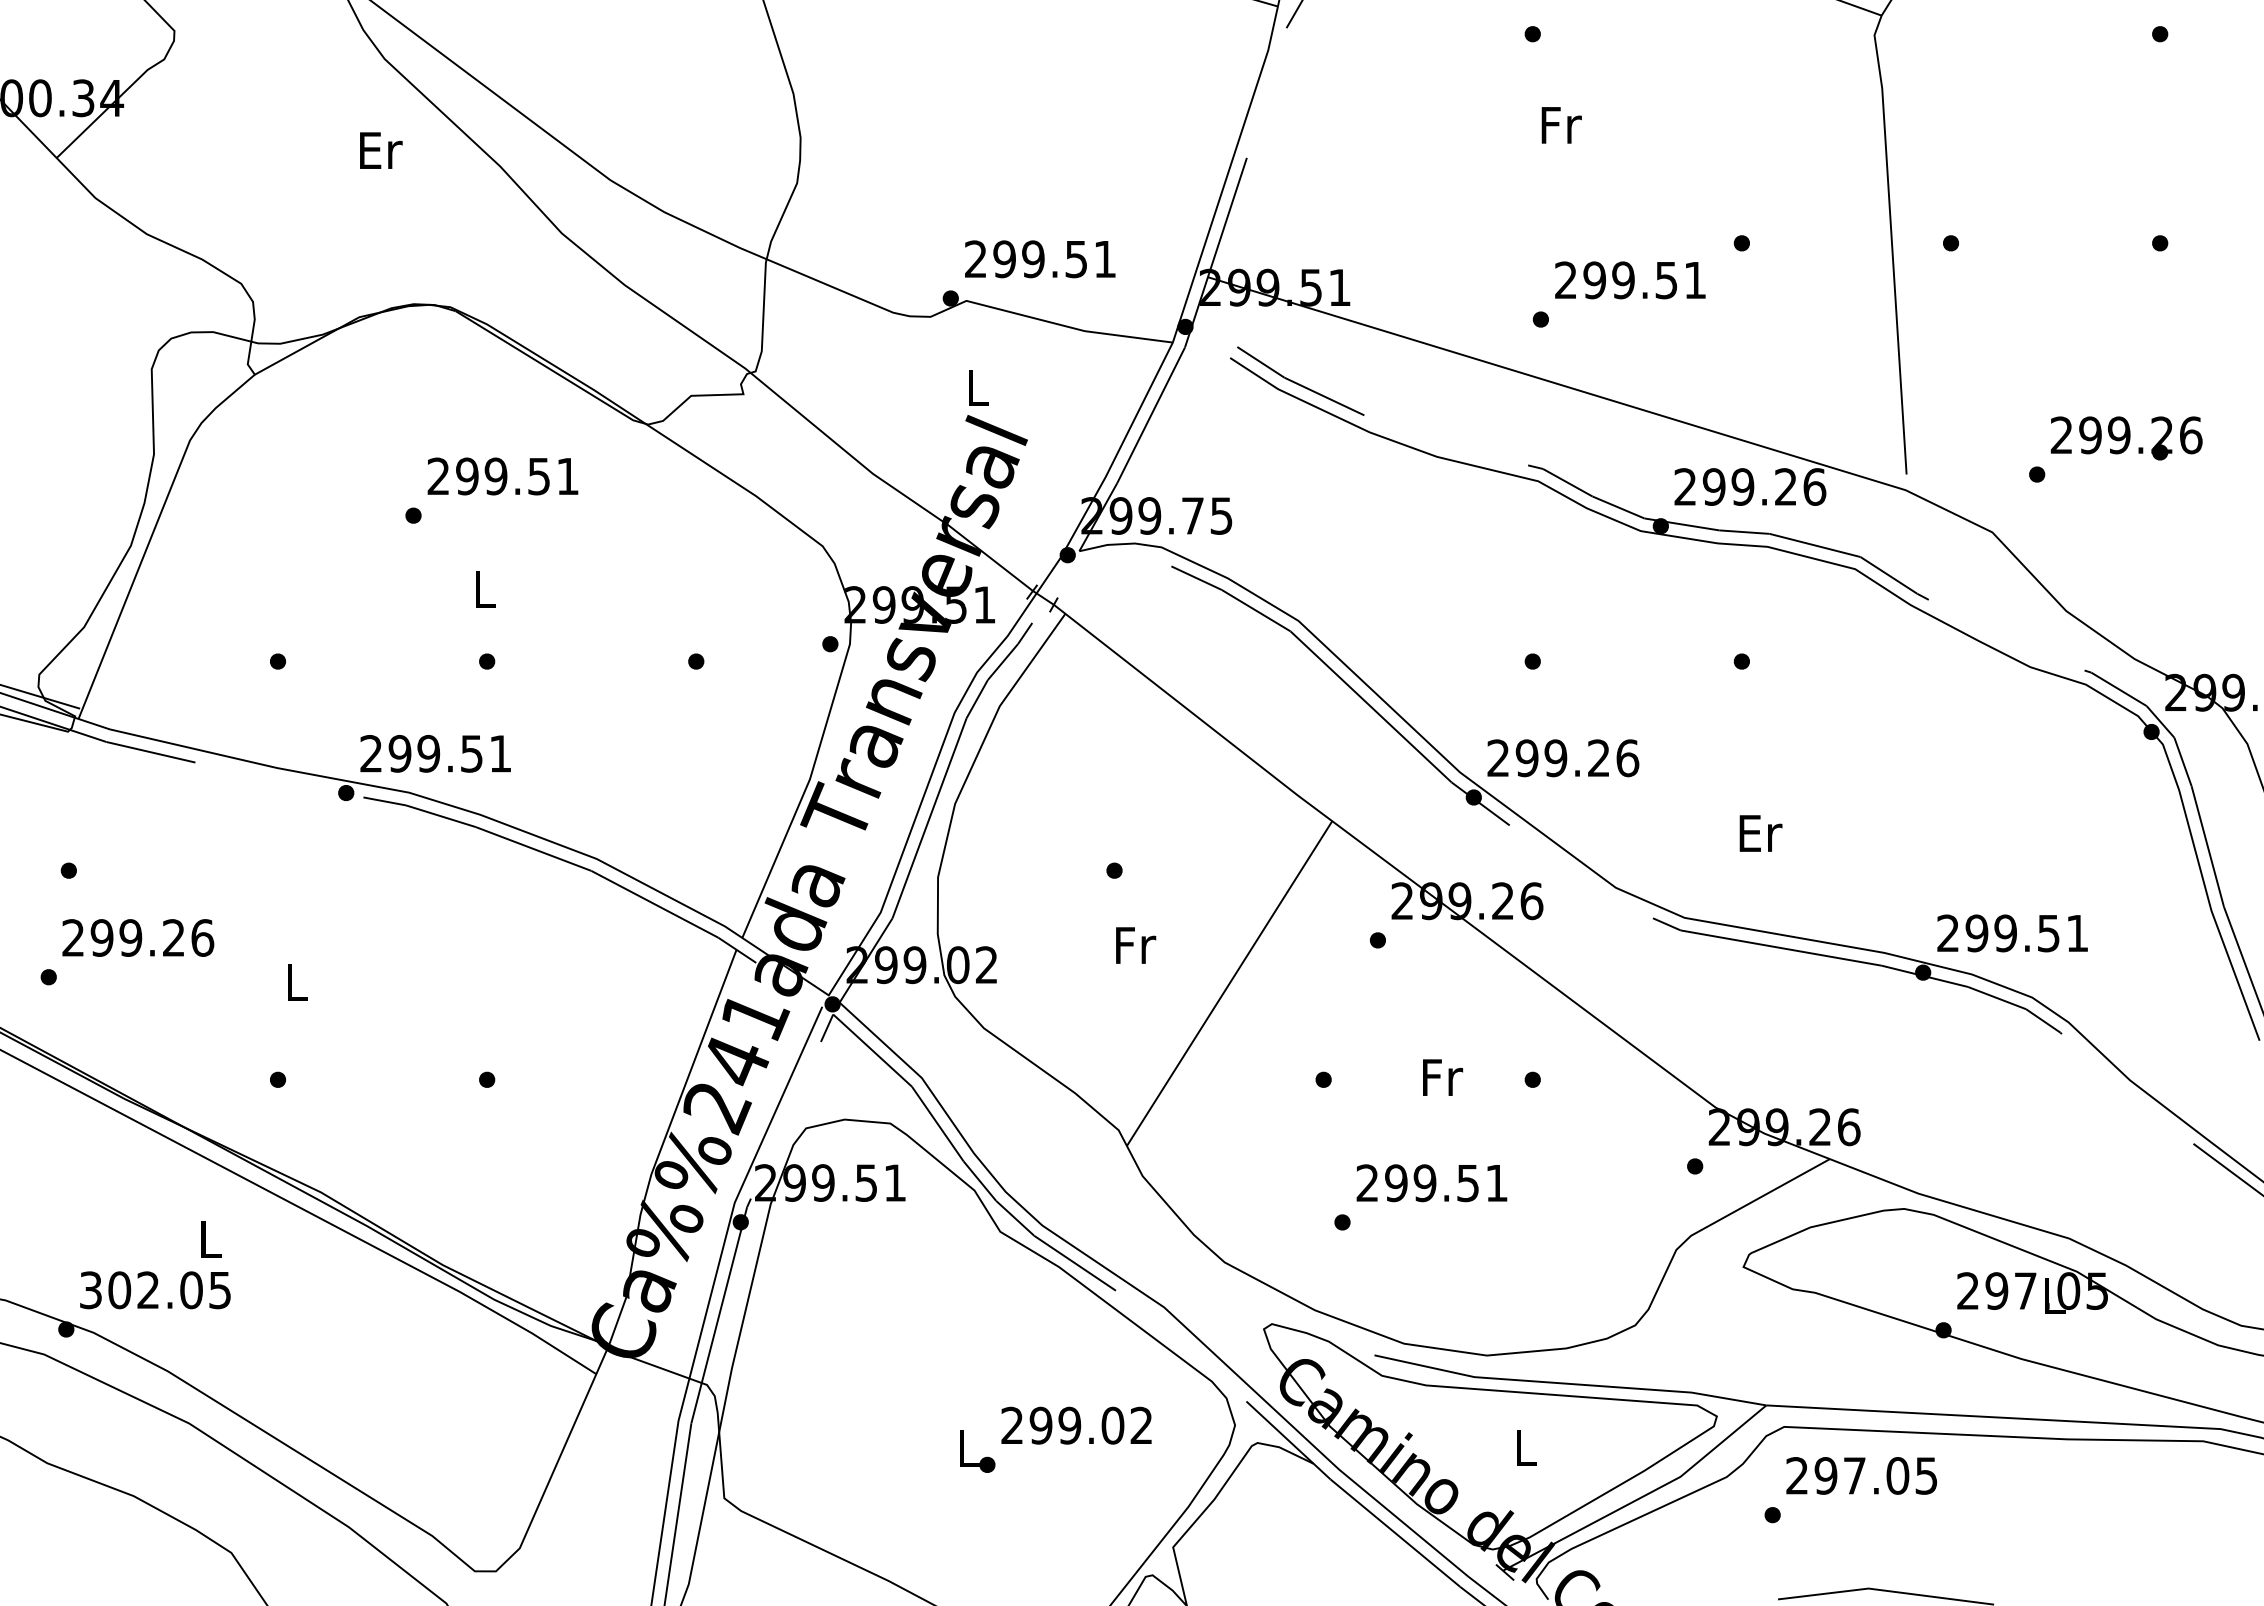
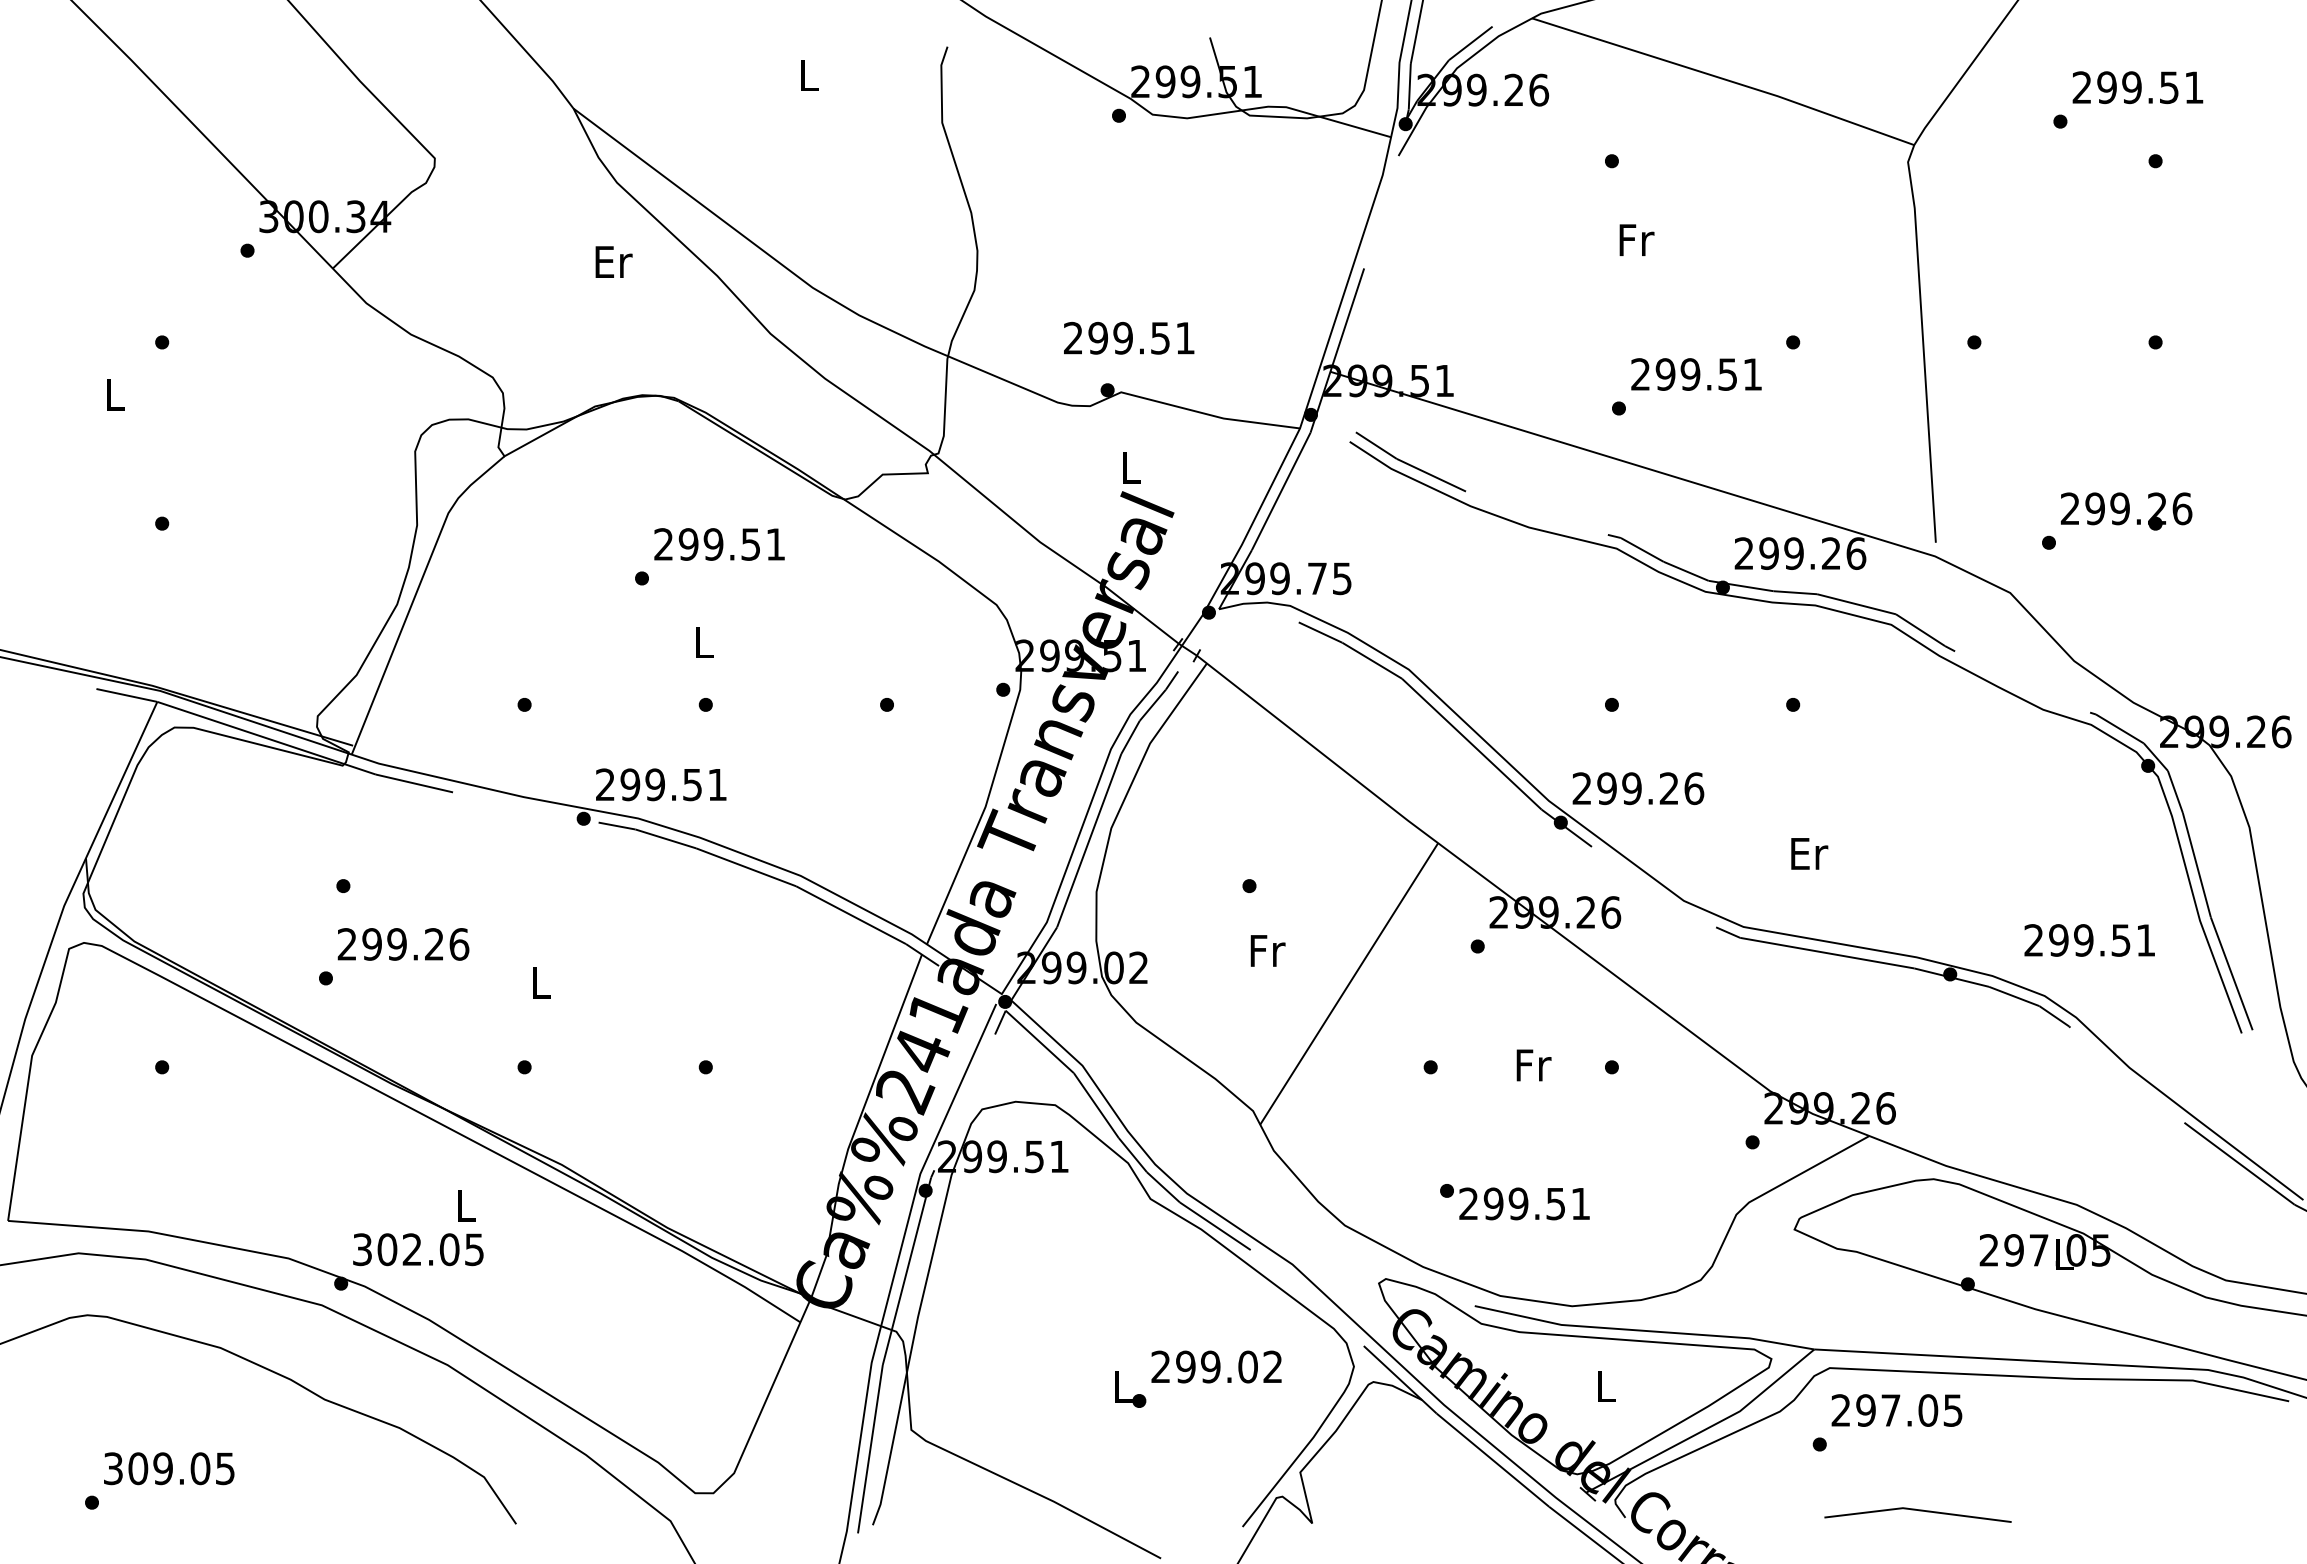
text: (1040, 259) -> (1129, 338), moved
text: (2012, 933) -> (2089, 940), moved
text: (1431, 1182) -> (1524, 1203), moved

